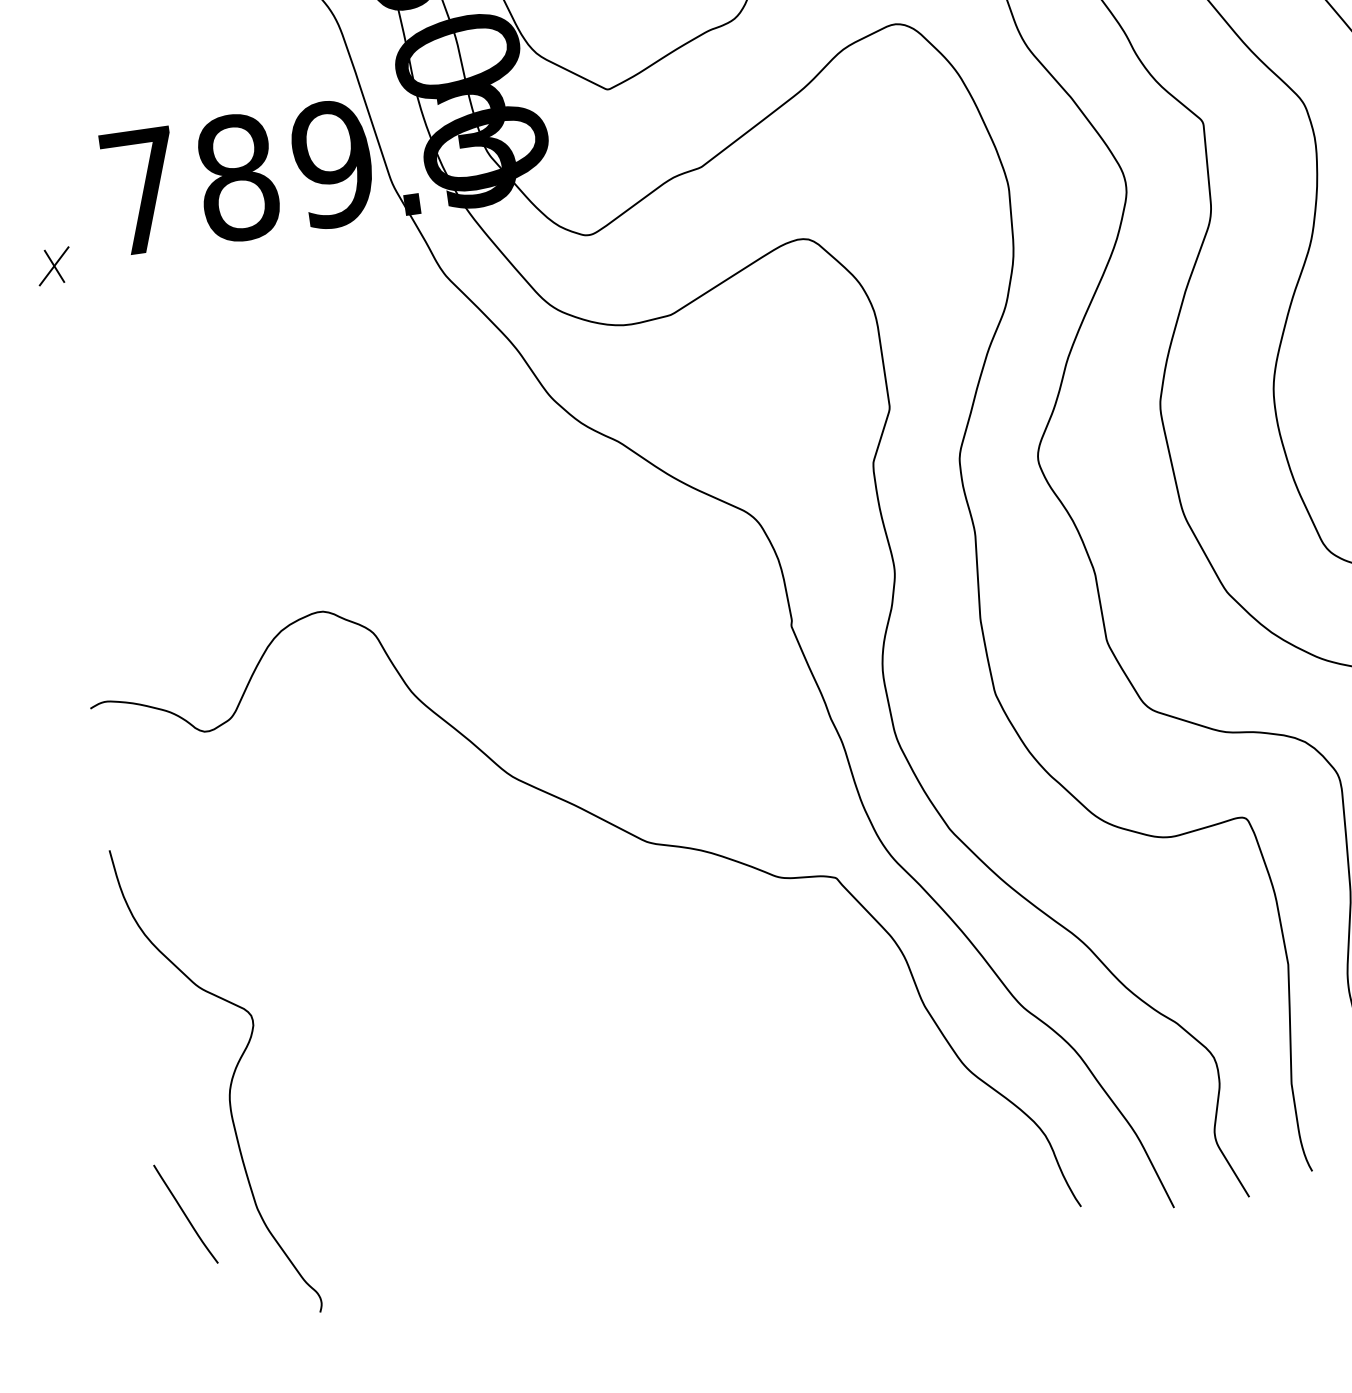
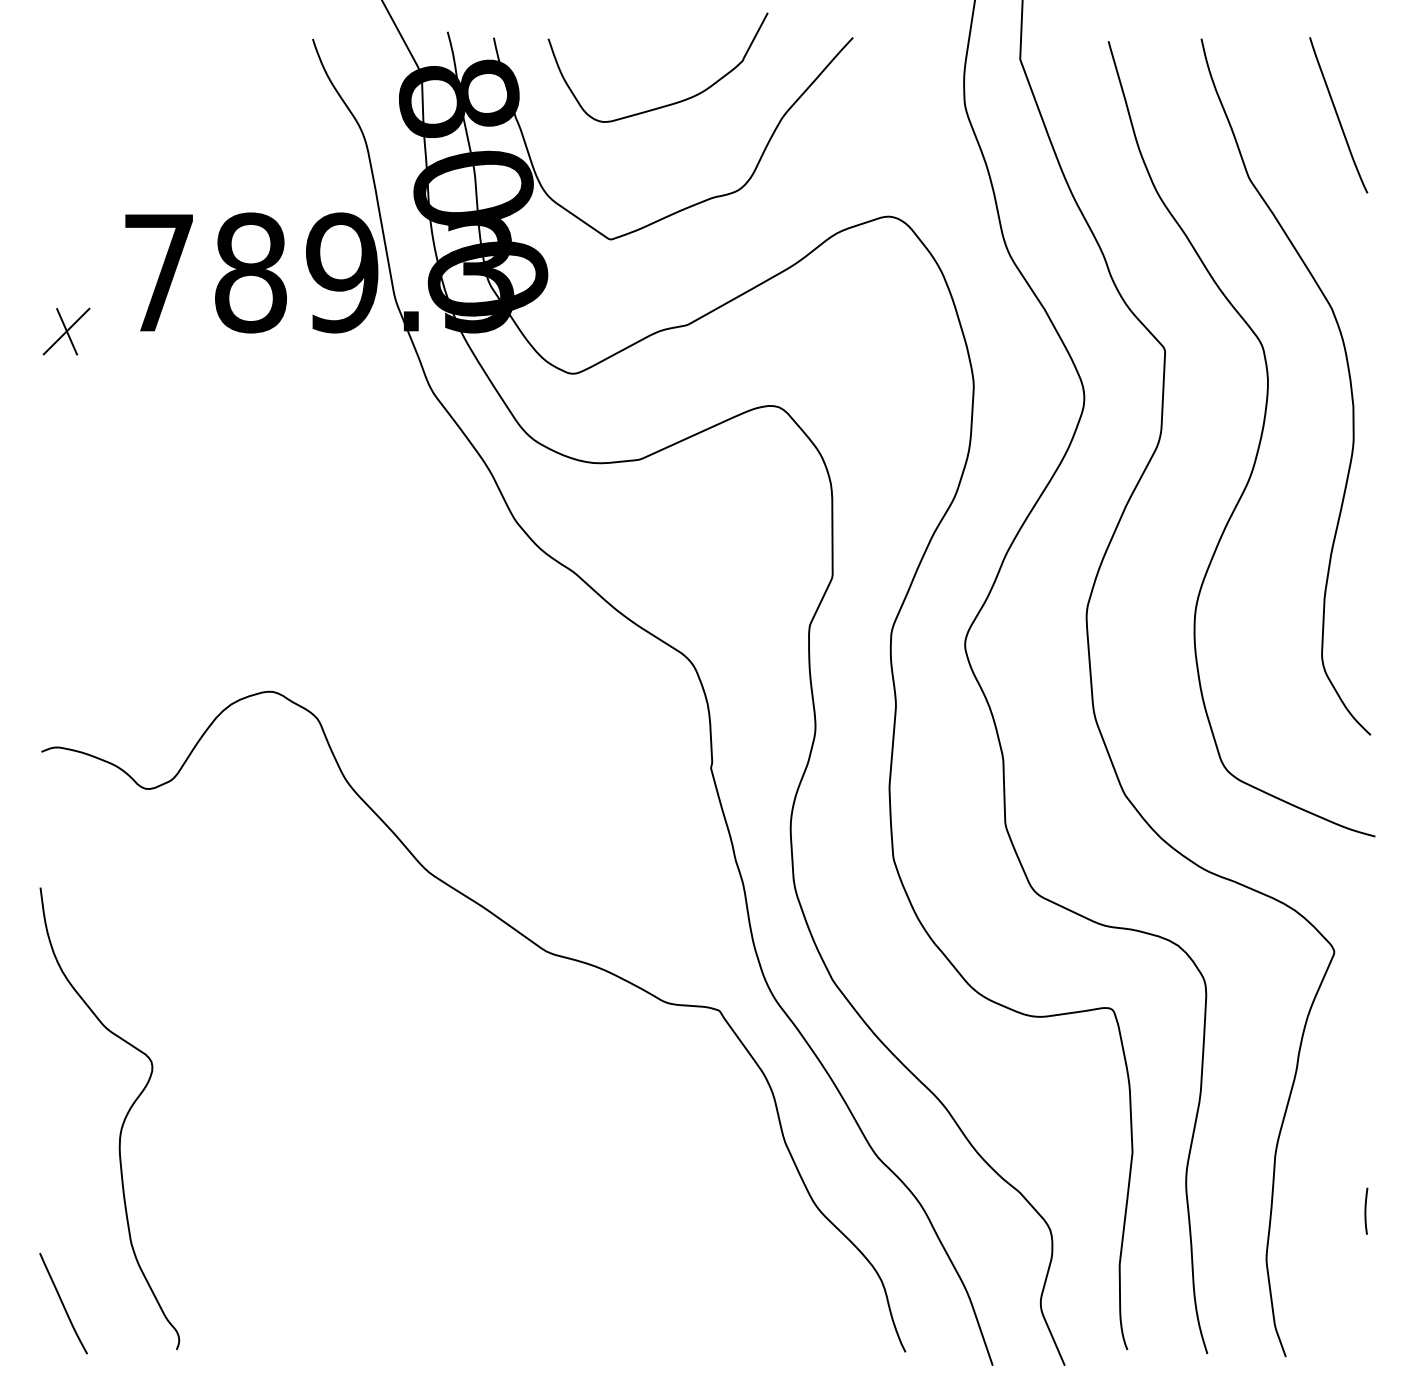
part: (54, 266) -> (66, 331), size x1.43
curve: (185, 1214) -> (63, 1303), moved

